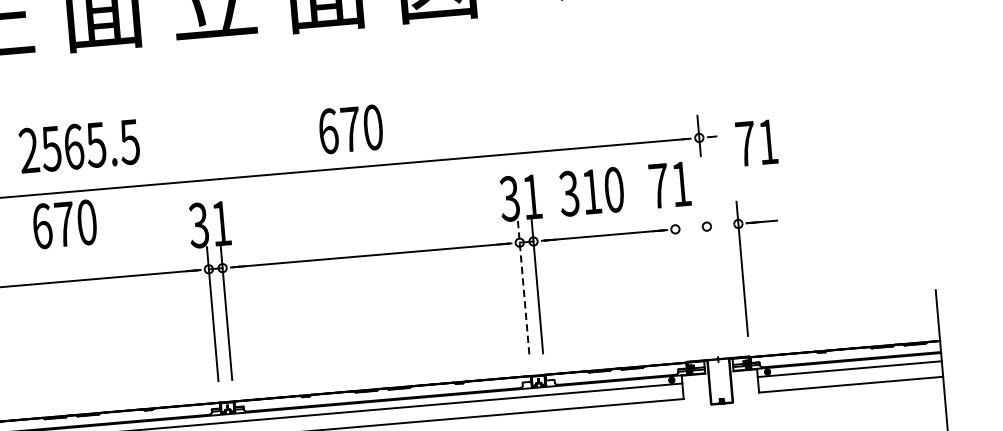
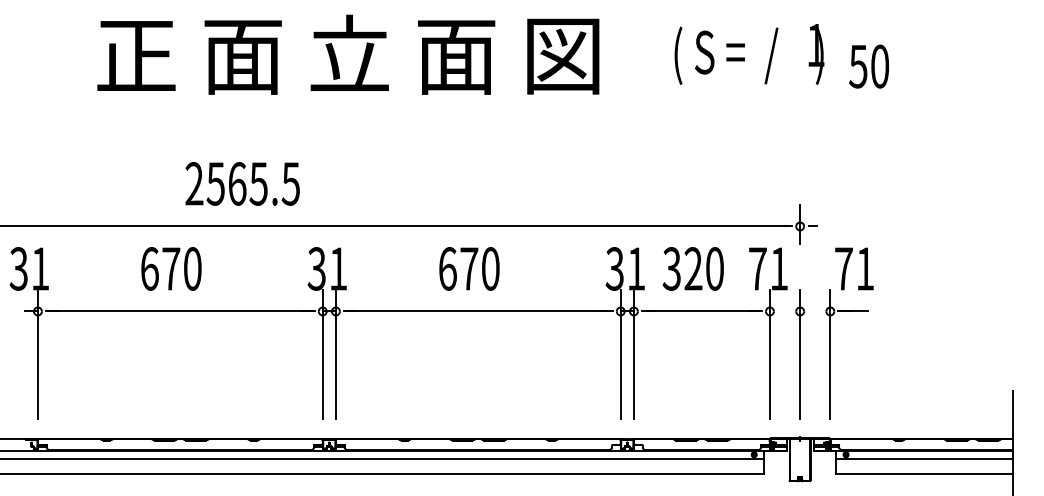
text: (351, 128) -> (469, 268), moved
text: (756, 142) -> (854, 268), moved
text: (79, 145) -> (242, 183), moved
text: (591, 191) -> (693, 268), 310 -> 320
text: (64, 223) -> (171, 268), moved
line: (711, 271) -> (800, 354), added
line: (678, 274) -> (769, 354), added
line: (523, 286) -> (620, 353), dashed -> solid

